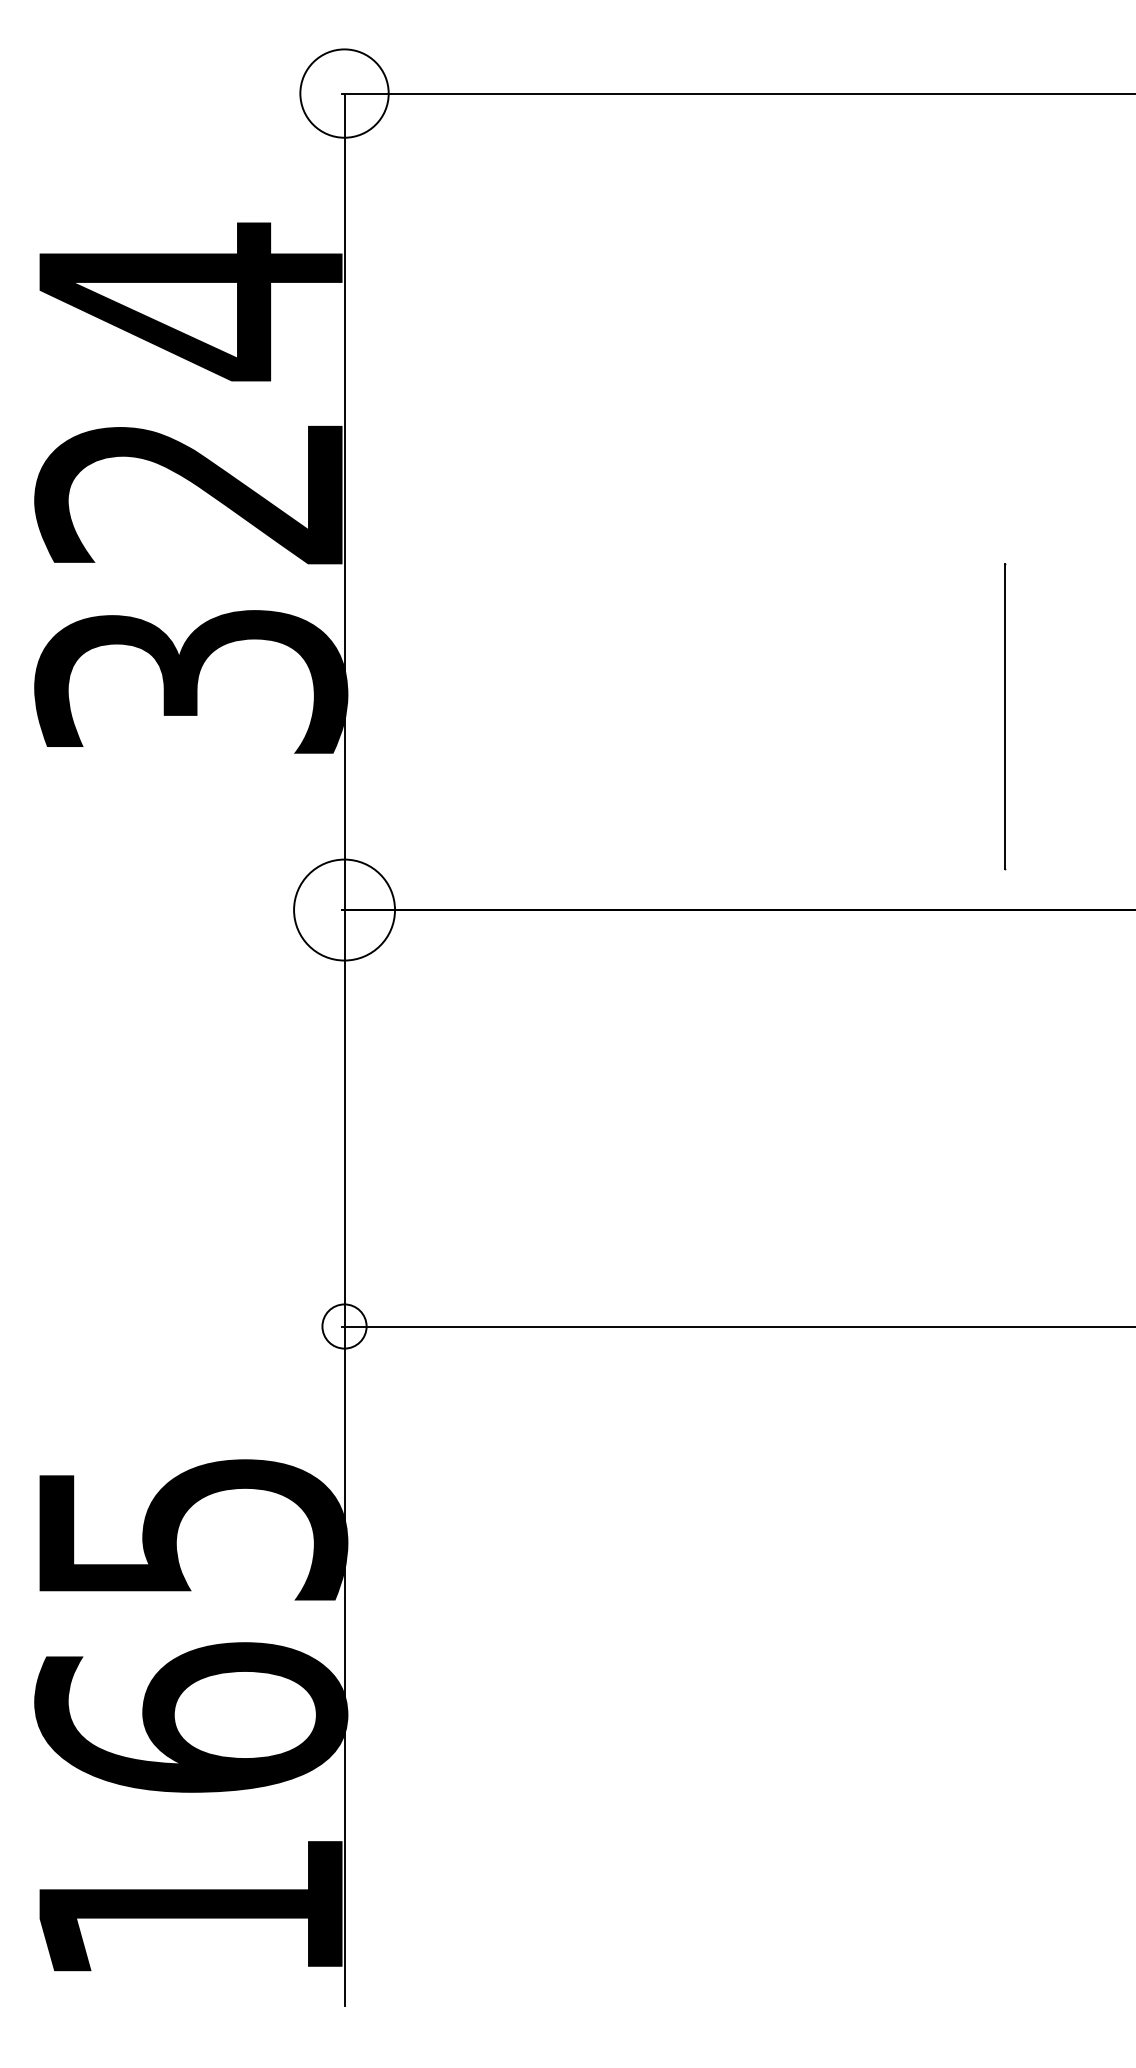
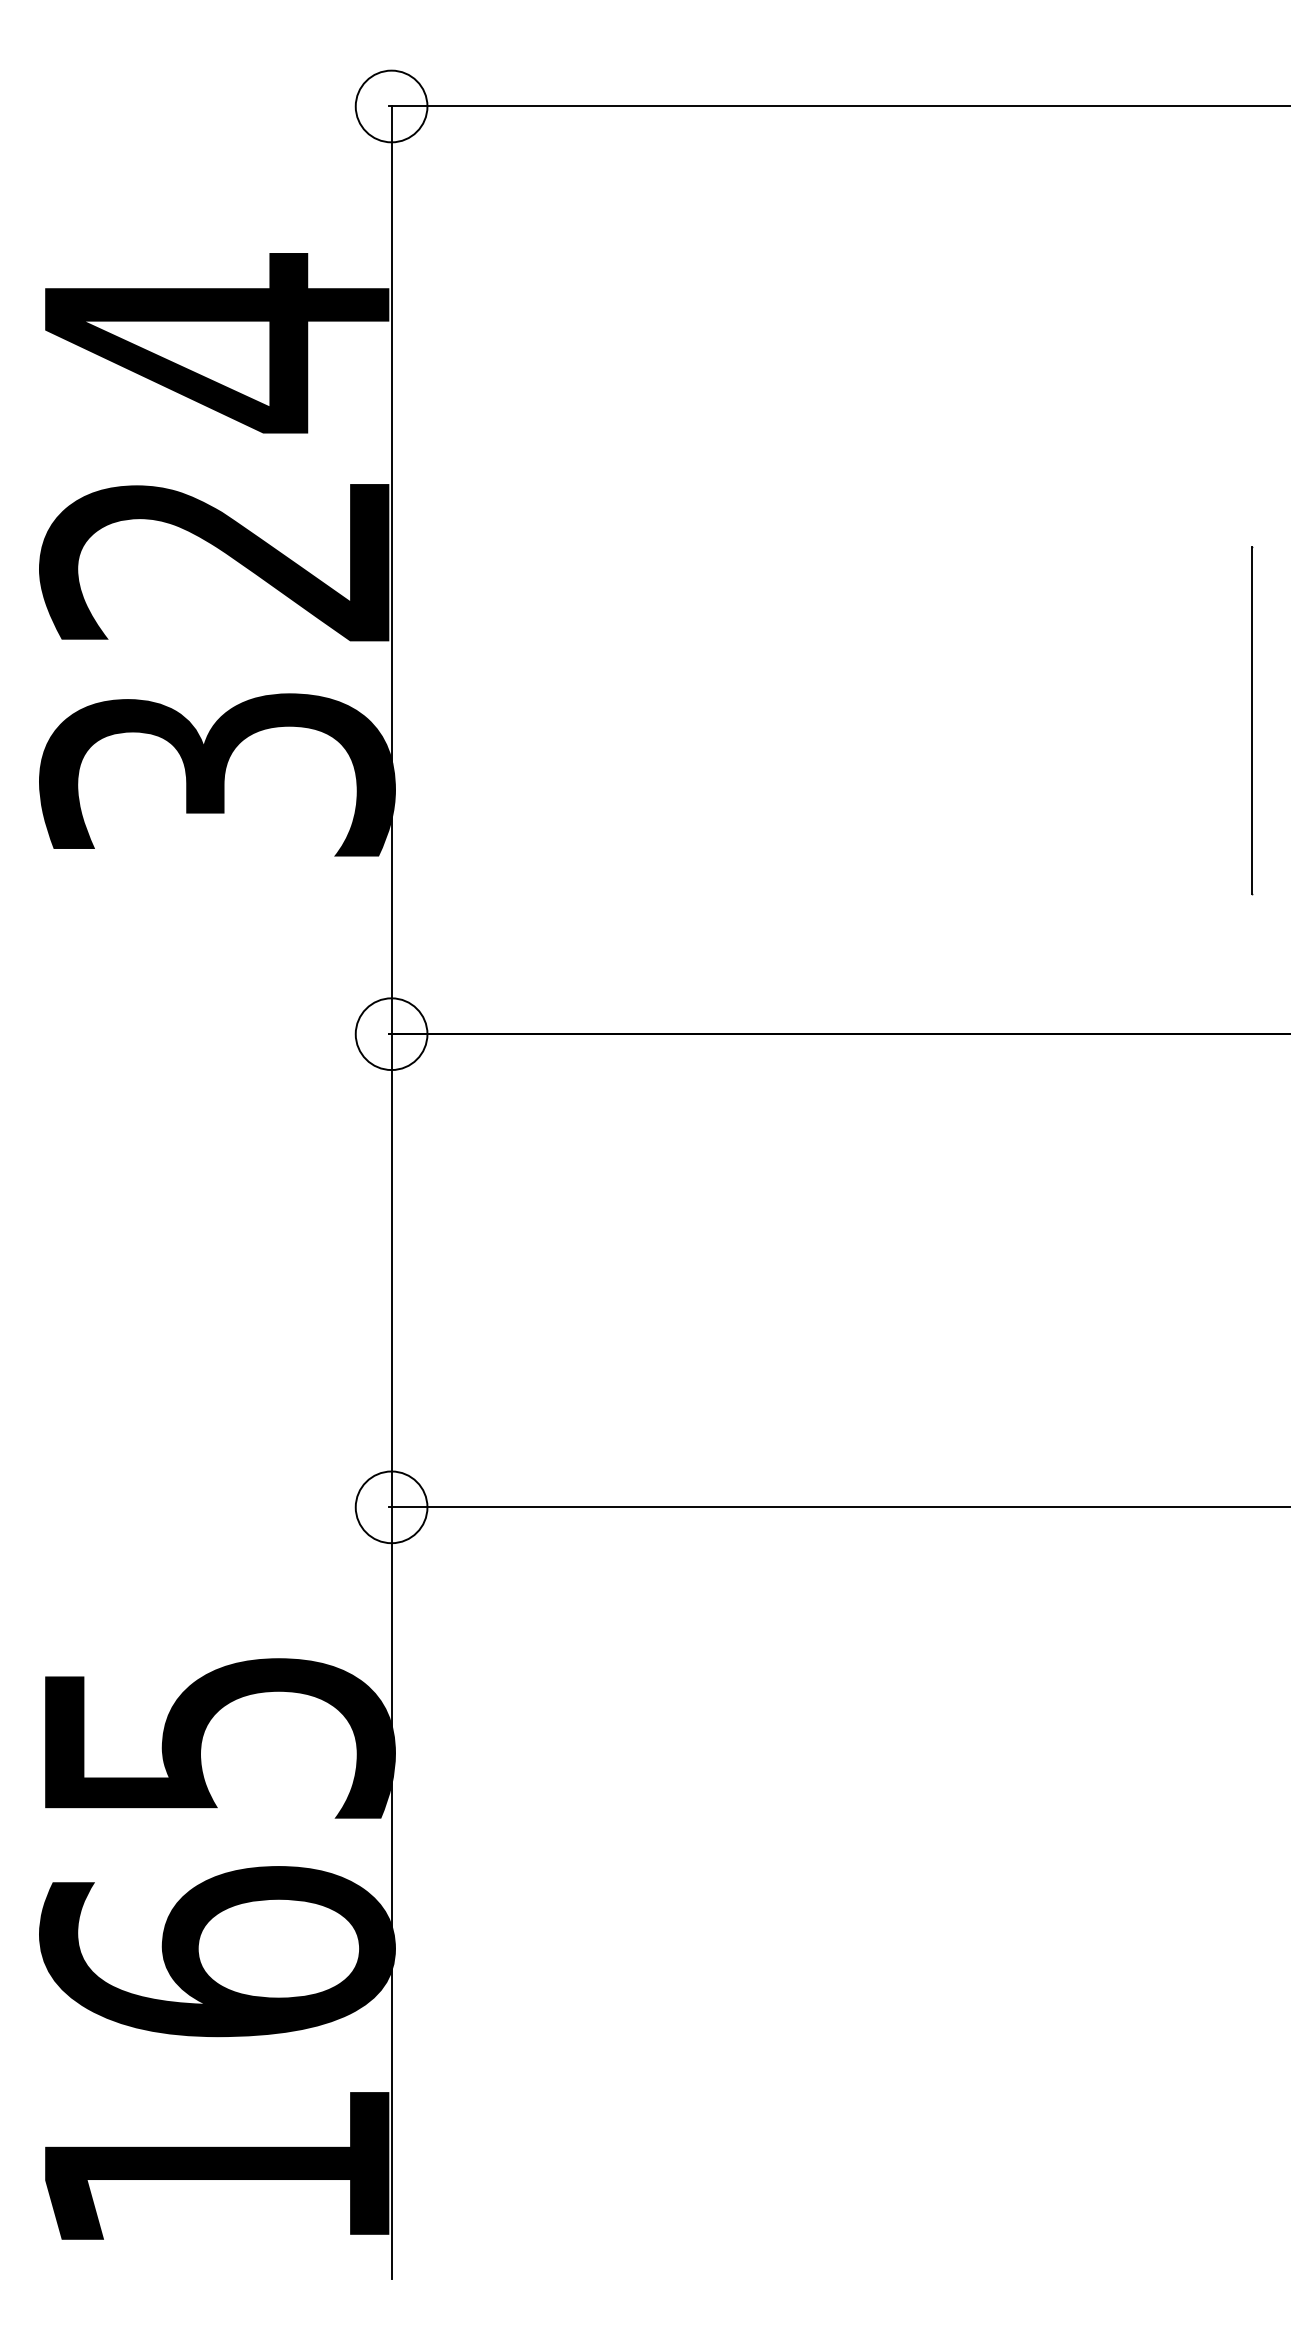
circle: (344, 93) -> (391, 106), size x0.71
line: (1005, 716) -> (1252, 719), moved
circle: (344, 909) -> (391, 1033), size x0.62
circle: (344, 1326) -> (391, 1507), size x1.43

